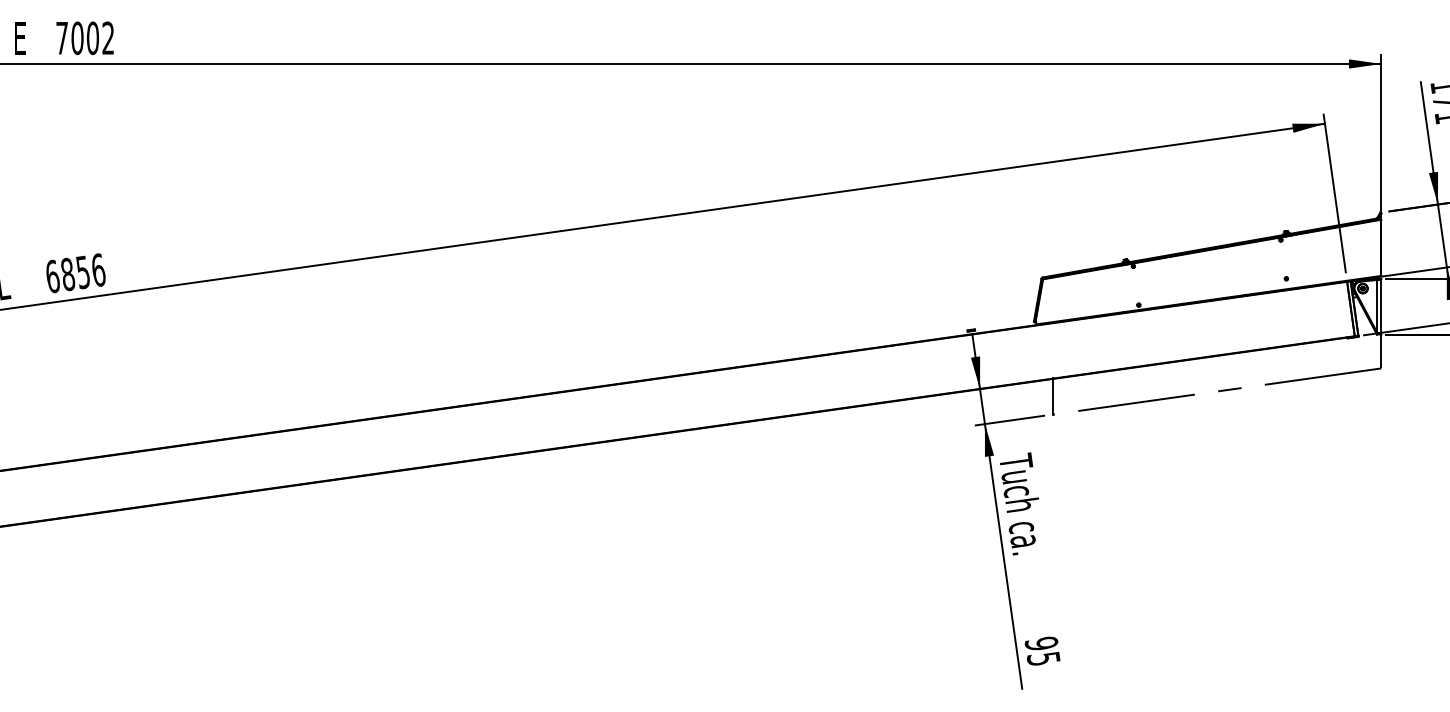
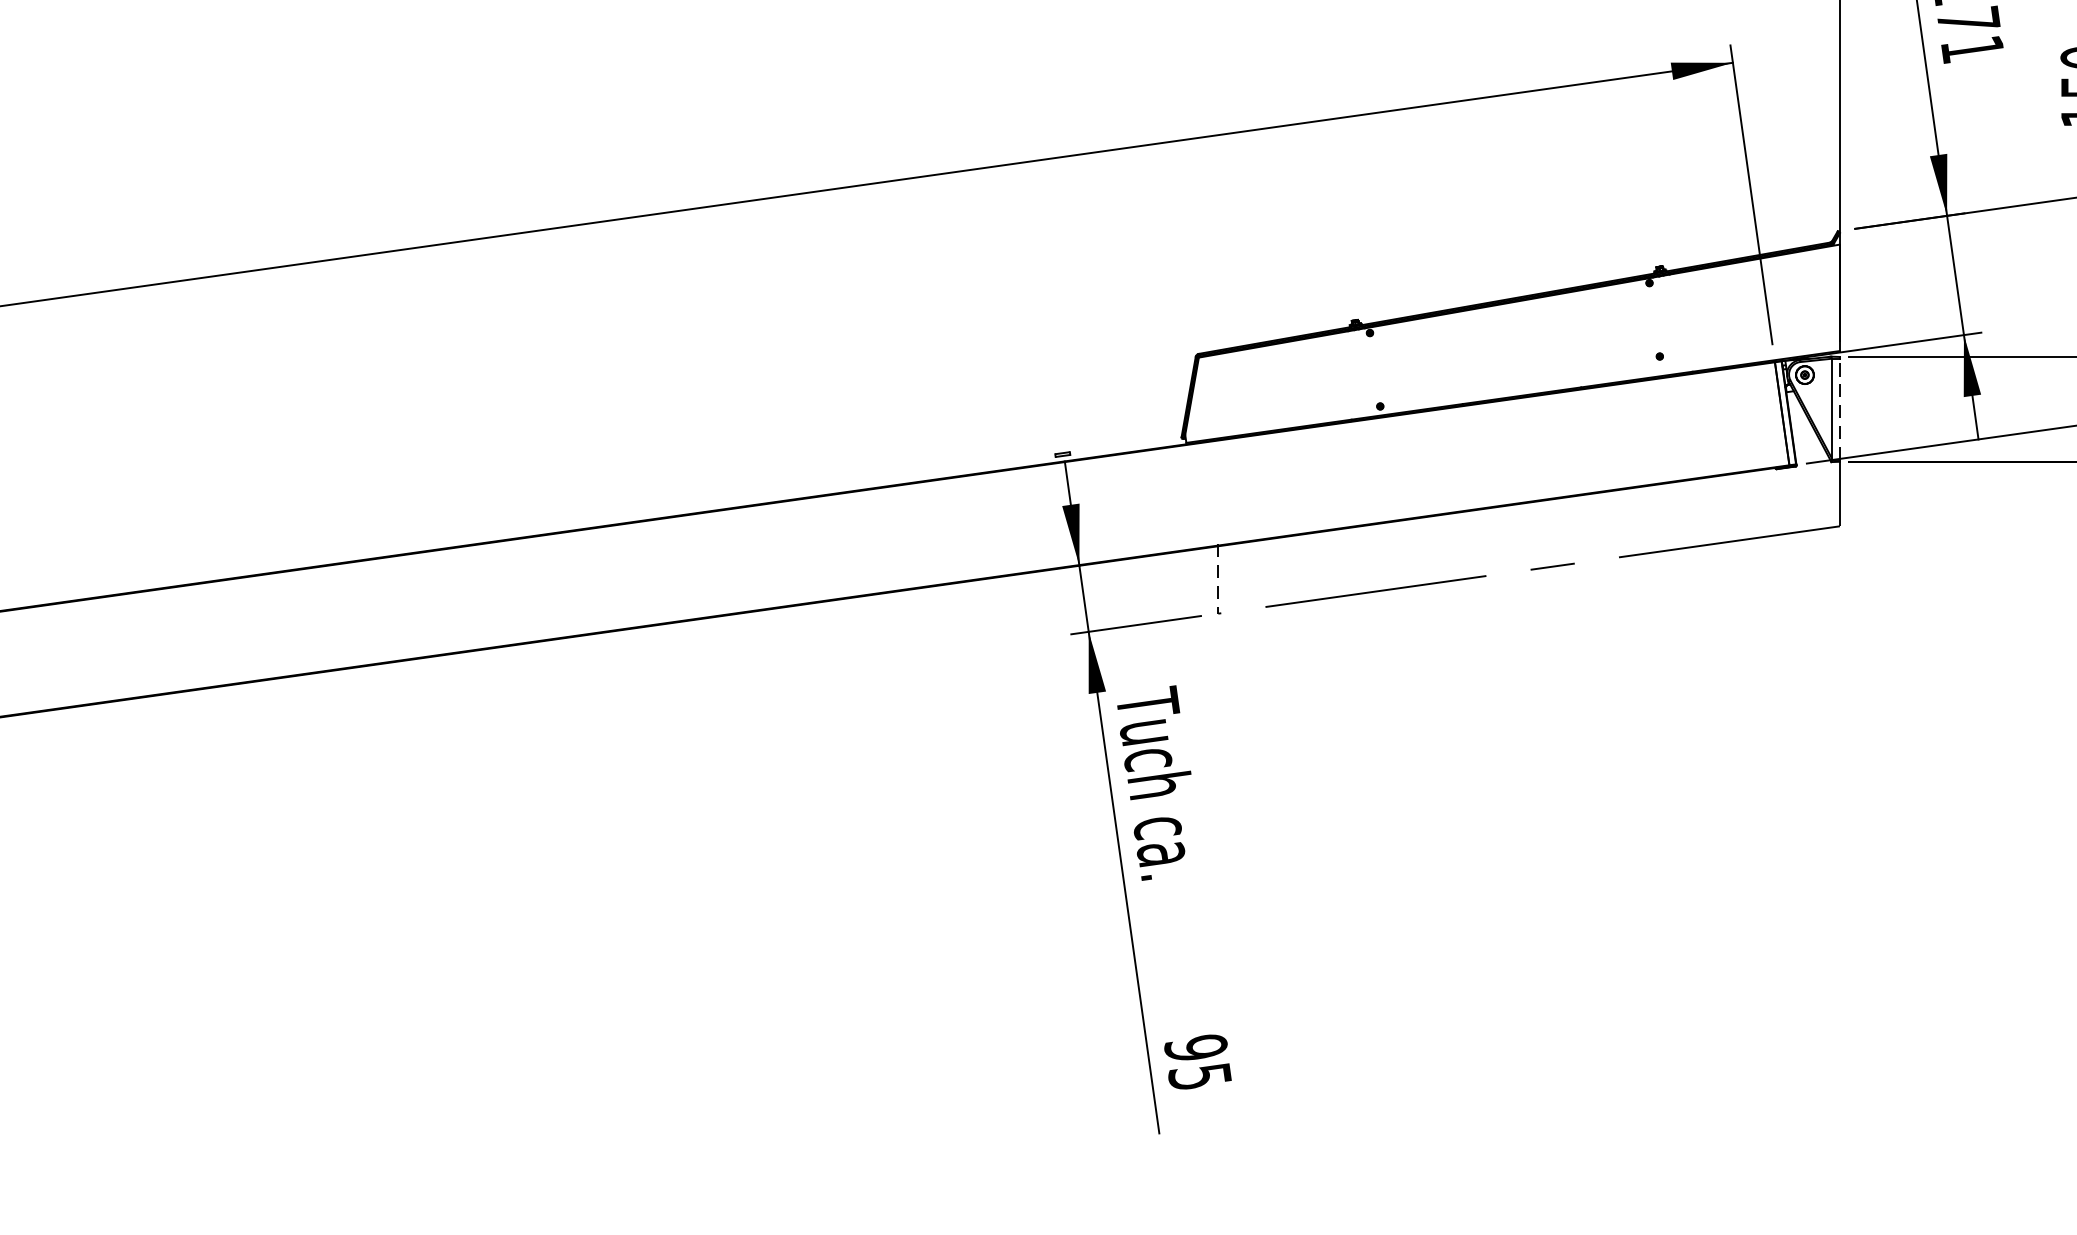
line: (1381, 306) -> (1840, 409), solid -> dashed
line: (1053, 396) -> (1218, 579), solid -> dashed

